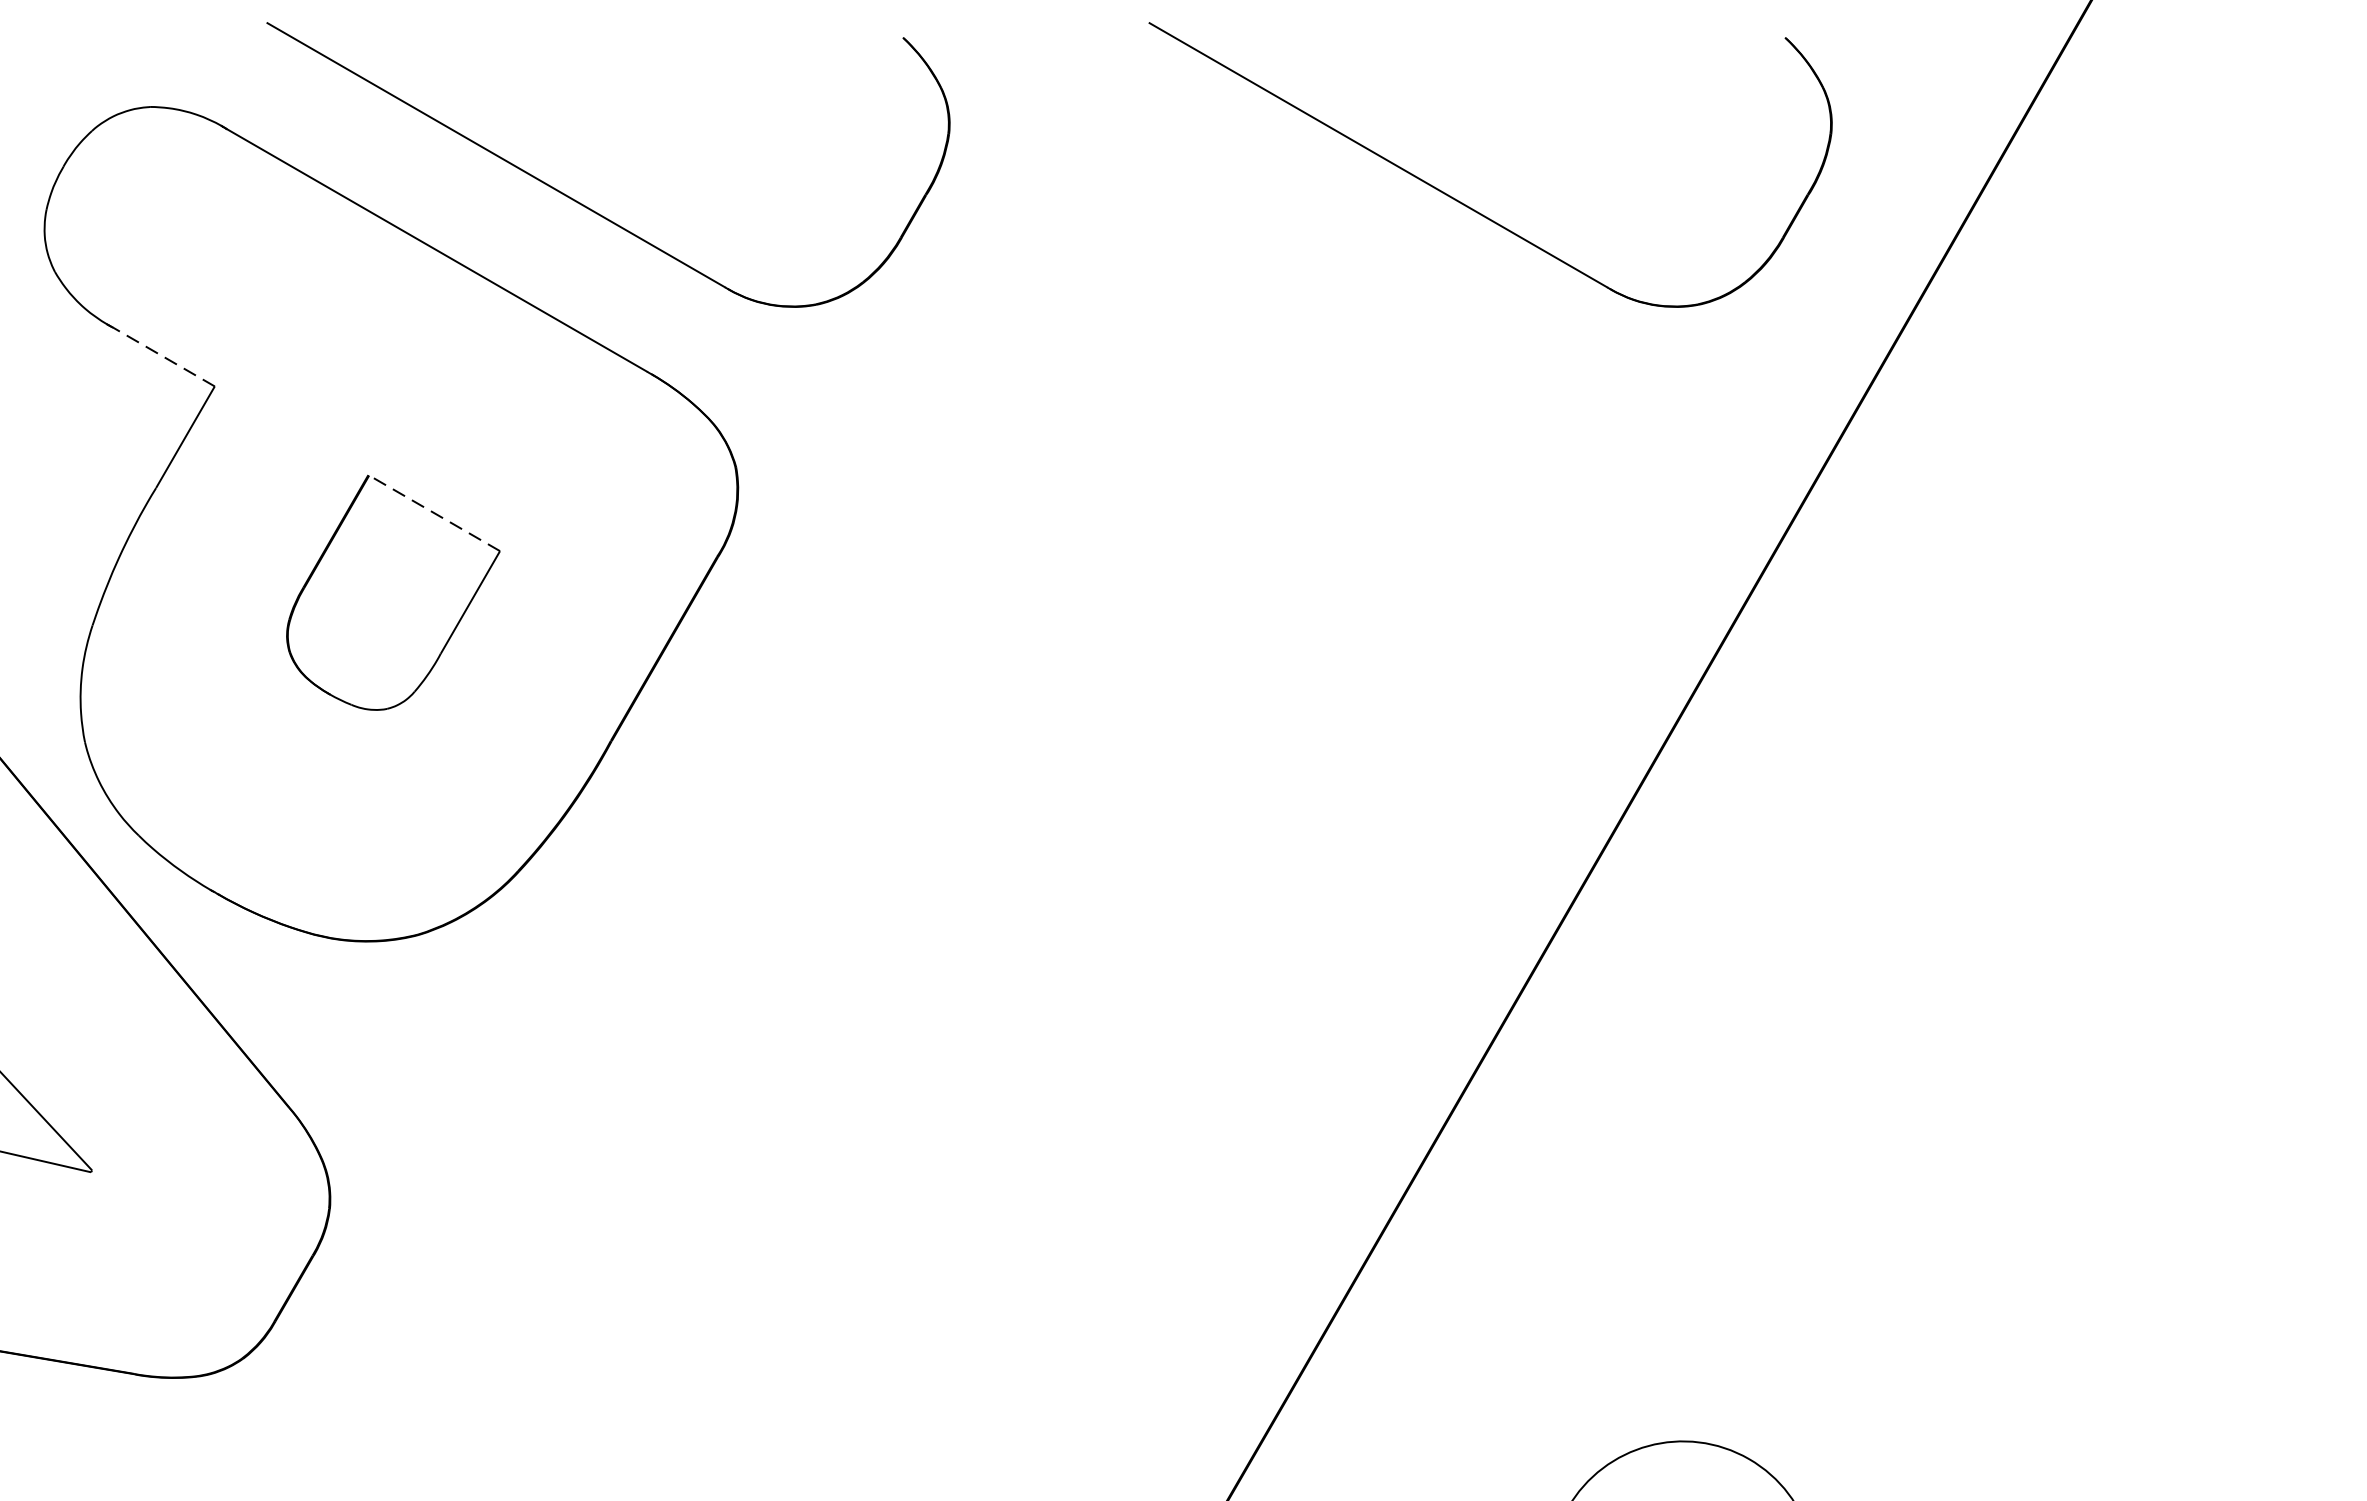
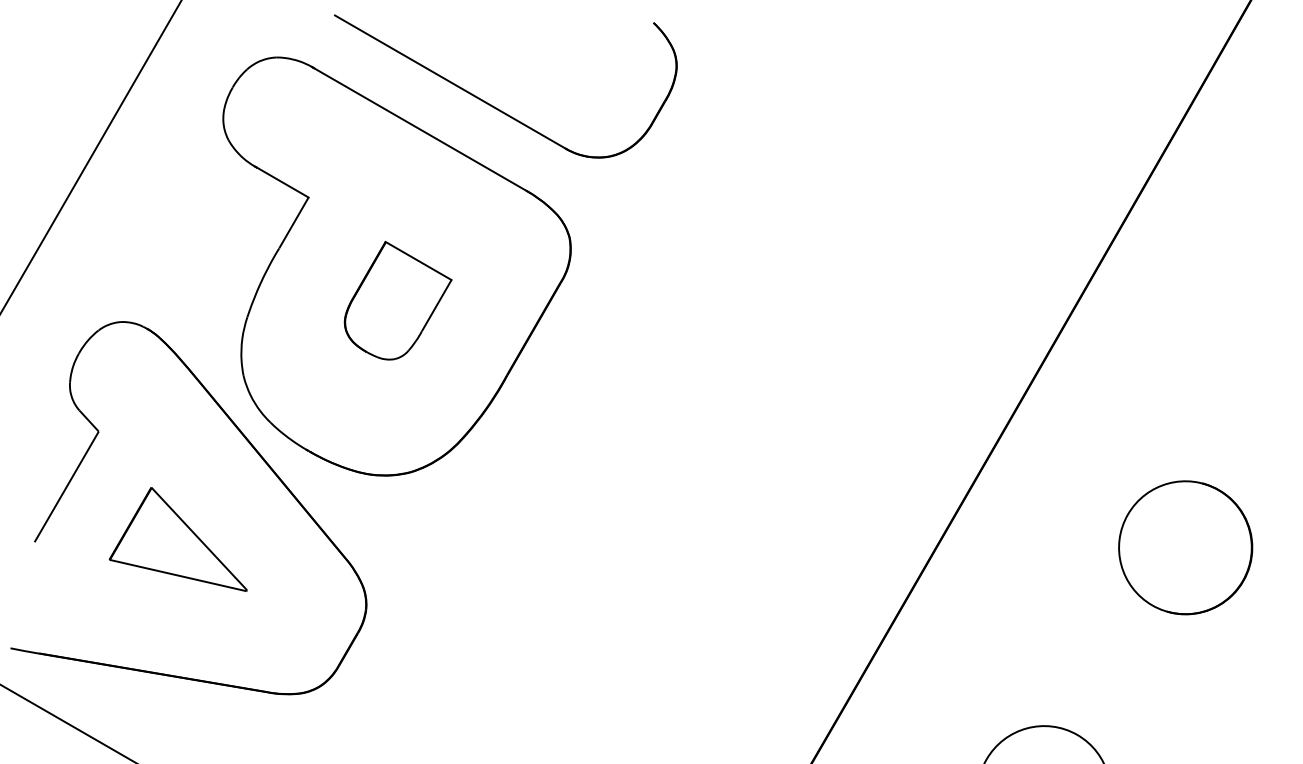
part: (1465, 202) -> (935, 105), removed
line: (162, 356) -> (282, 182), dashed -> solid
line: (434, 512) -> (418, 260), dashed -> solid
part: (1964, 1084) -> (1185, 547), added

